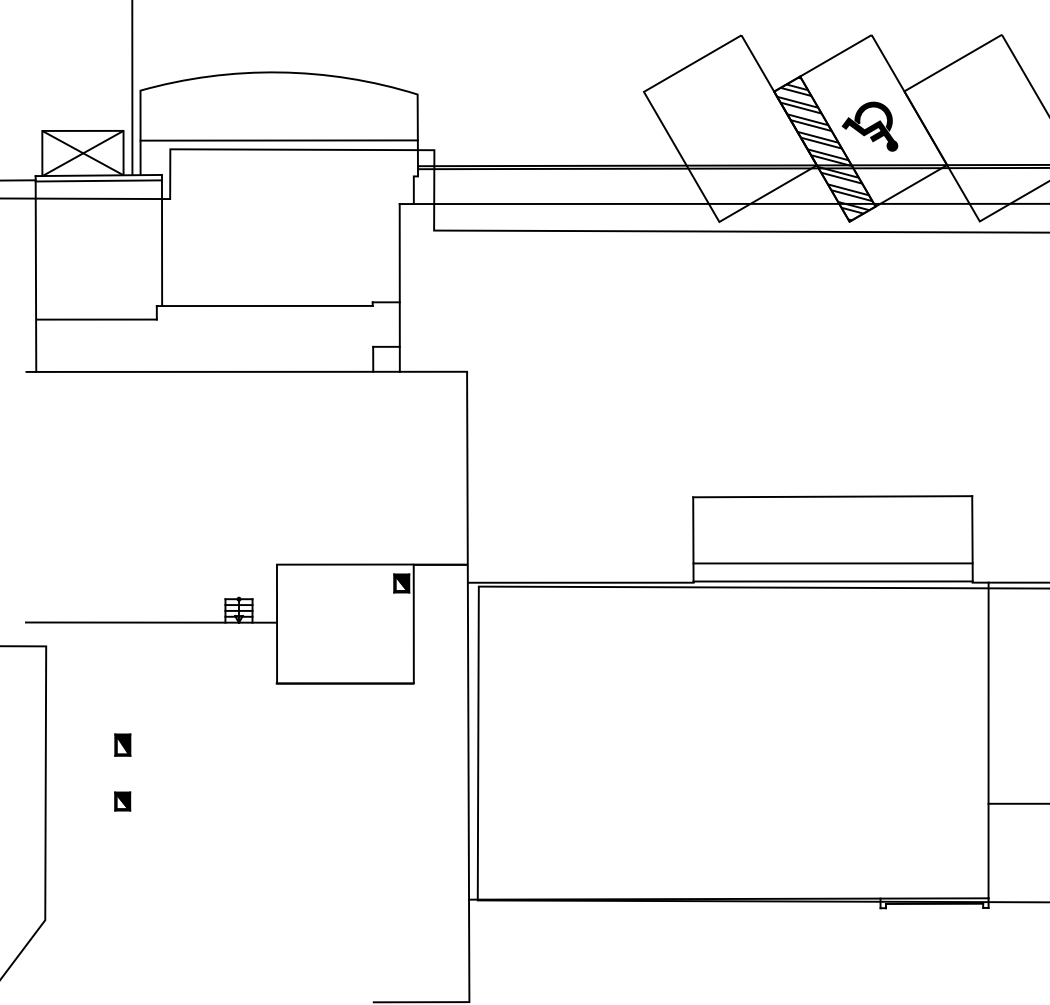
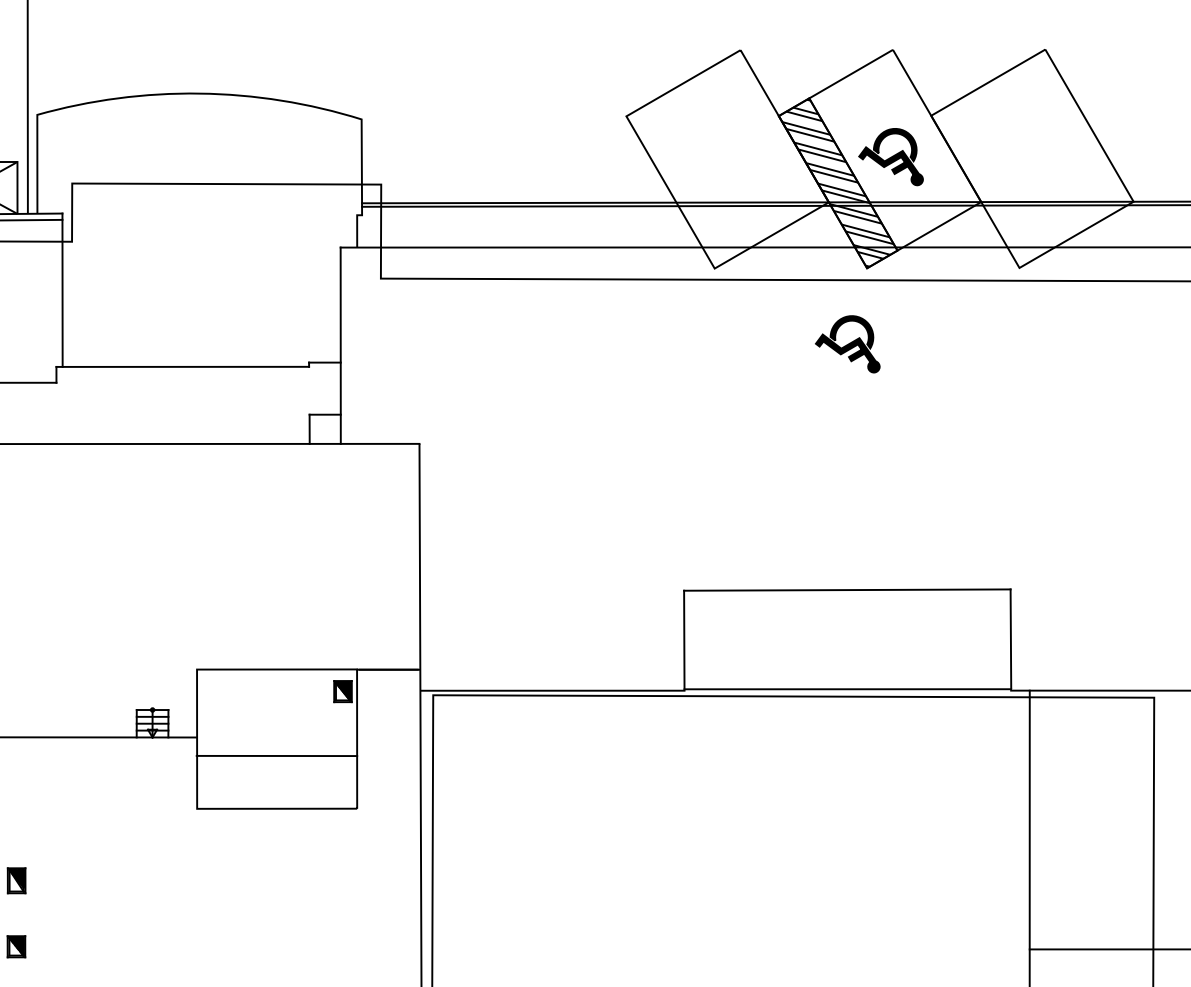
line: (278, 140) -> (198, 173), removed
part: (832, 286) -> (847, 344), added
line: (832, 563) -> (847, 668), removed
line: (344, 683) -> (276, 755), moved

